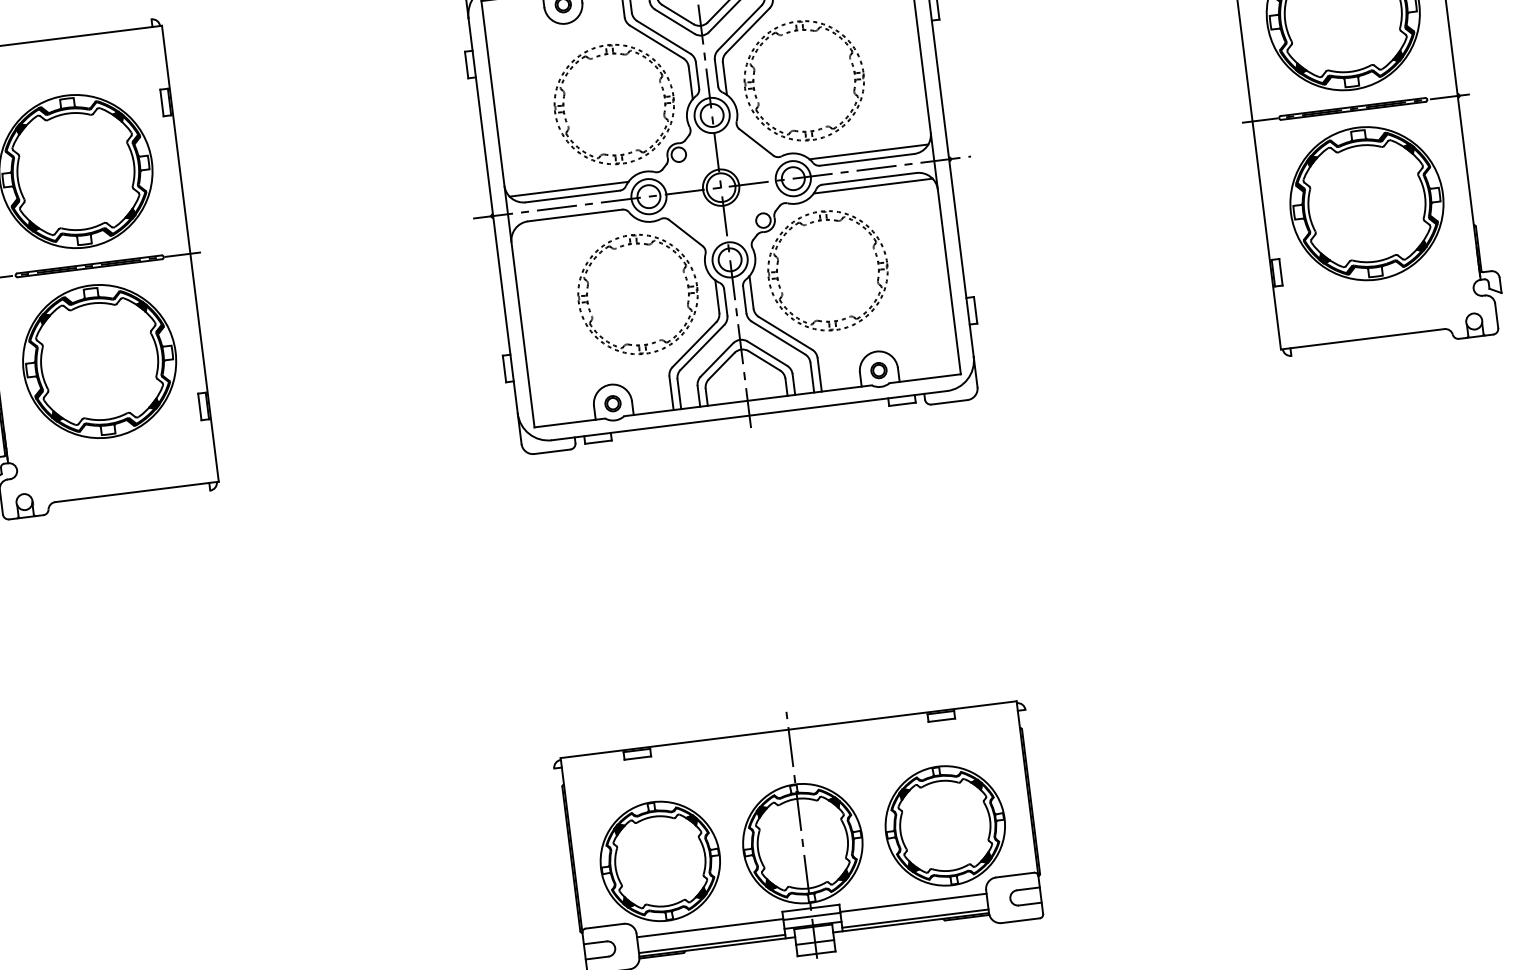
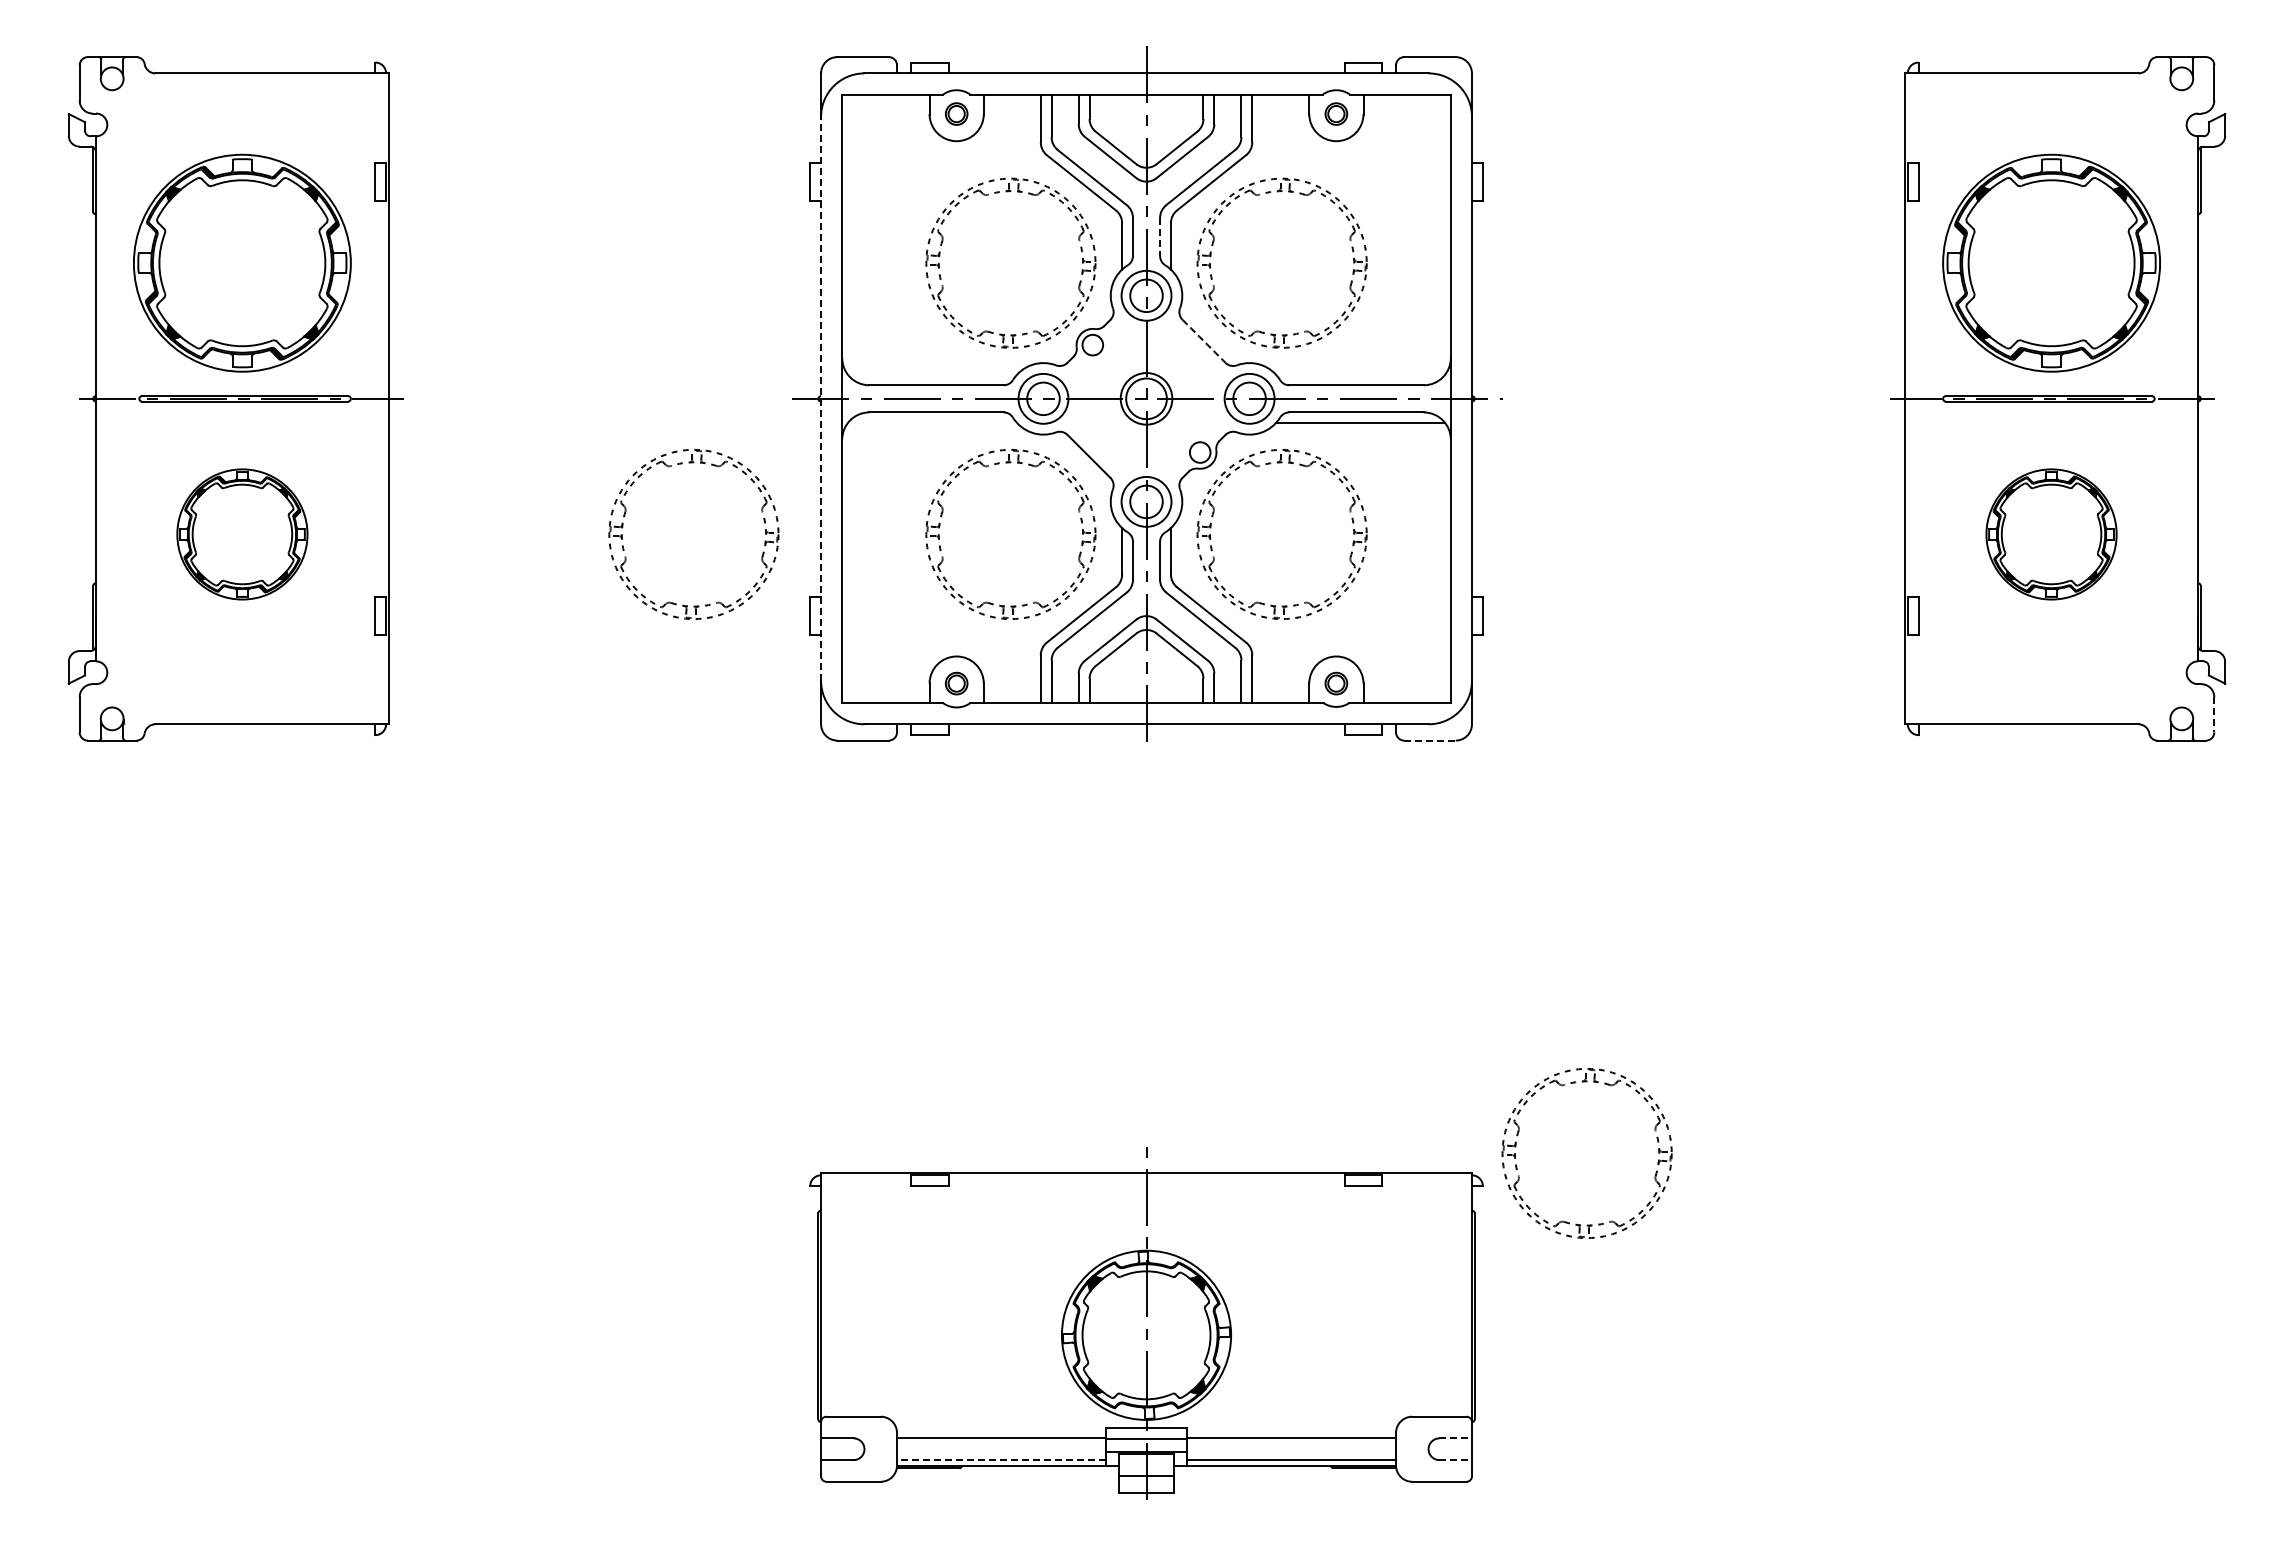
line: (716, 73) -> (1160, 237), solid -> dashed
line: (756, 142) -> (1204, 341), solid -> dashed
line: (868, 151) -> (1360, 374), removed
line: (569, 189) -> (932, 374), removed
part: (1366, 203) -> (2051, 534), size x0.6
line: (493, 215) -> (821, 398), solid -> dashed
line: (1496, 315) -> (2214, 714), solid -> dashed
part: (368, 338) -> (624, 548), added
part: (99, 361) -> (242, 534), size x0.6
line: (949, 402) -> (1429, 740), solid -> dashed
part: (1046, 669) -> (1519, 1132), added
part: (944, 825) -> (1349, 1334), removed
part: (659, 860) -> (942, 1334), removed
line: (1028, 888) -> (1456, 1438), solid -> dashed
line: (1030, 904) -> (1456, 1460), solid -> dashed
line: (711, 944) -> (1000, 1460), solid -> dashed

